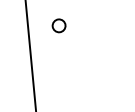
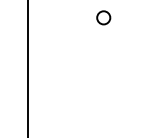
circle: (58, 25) -> (103, 17), moved

